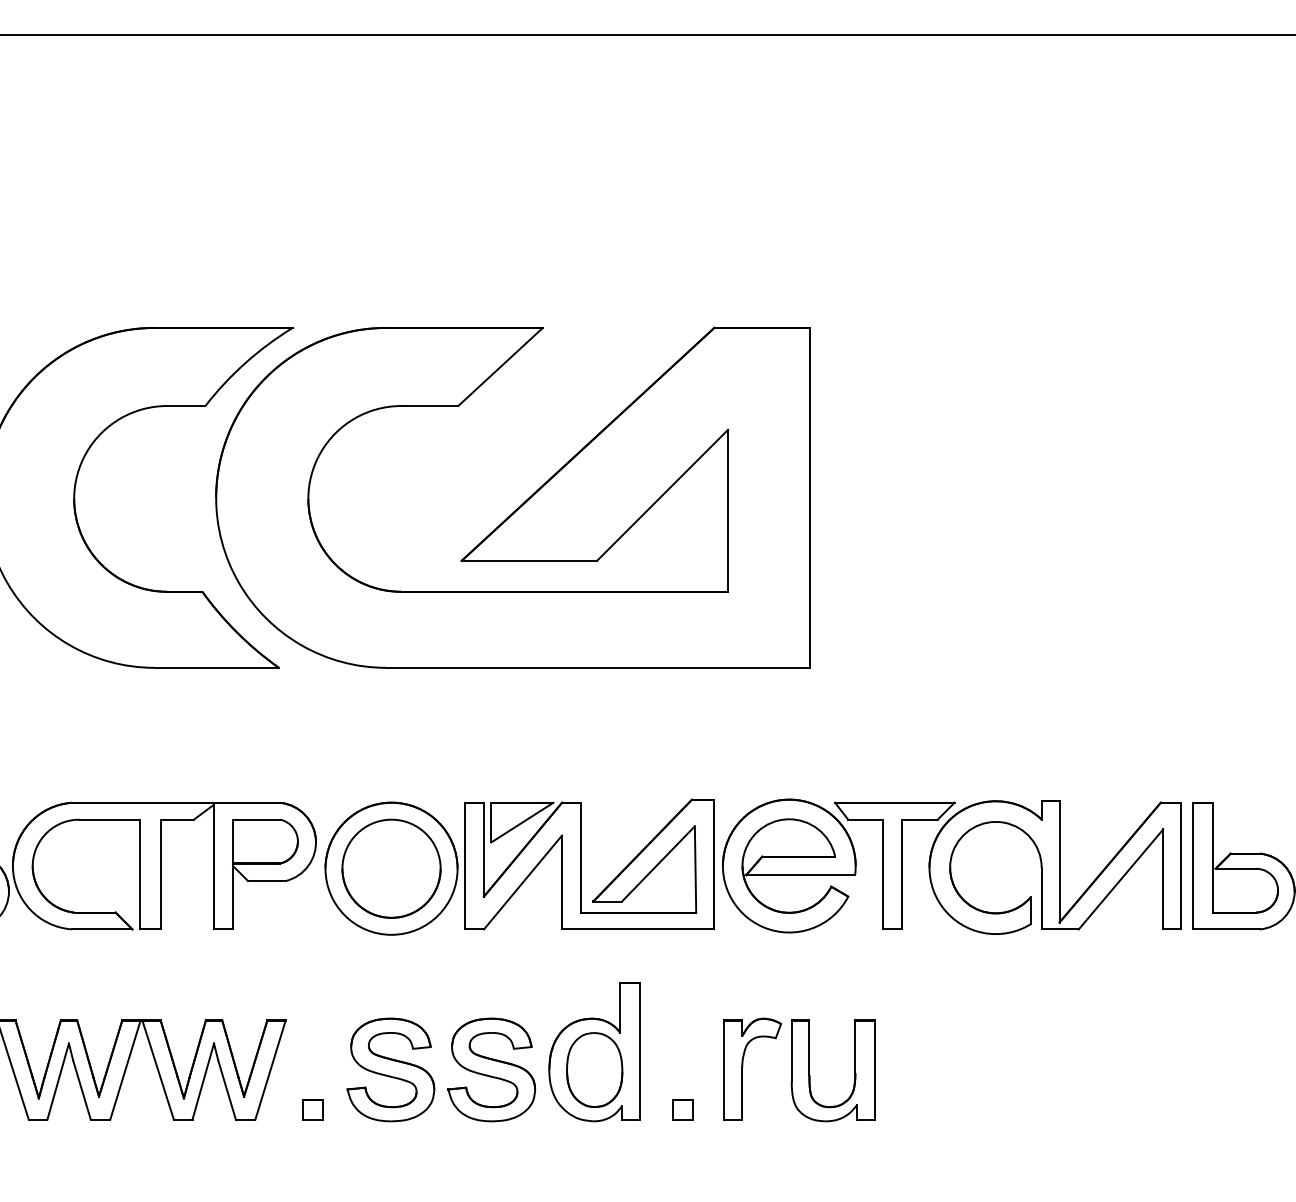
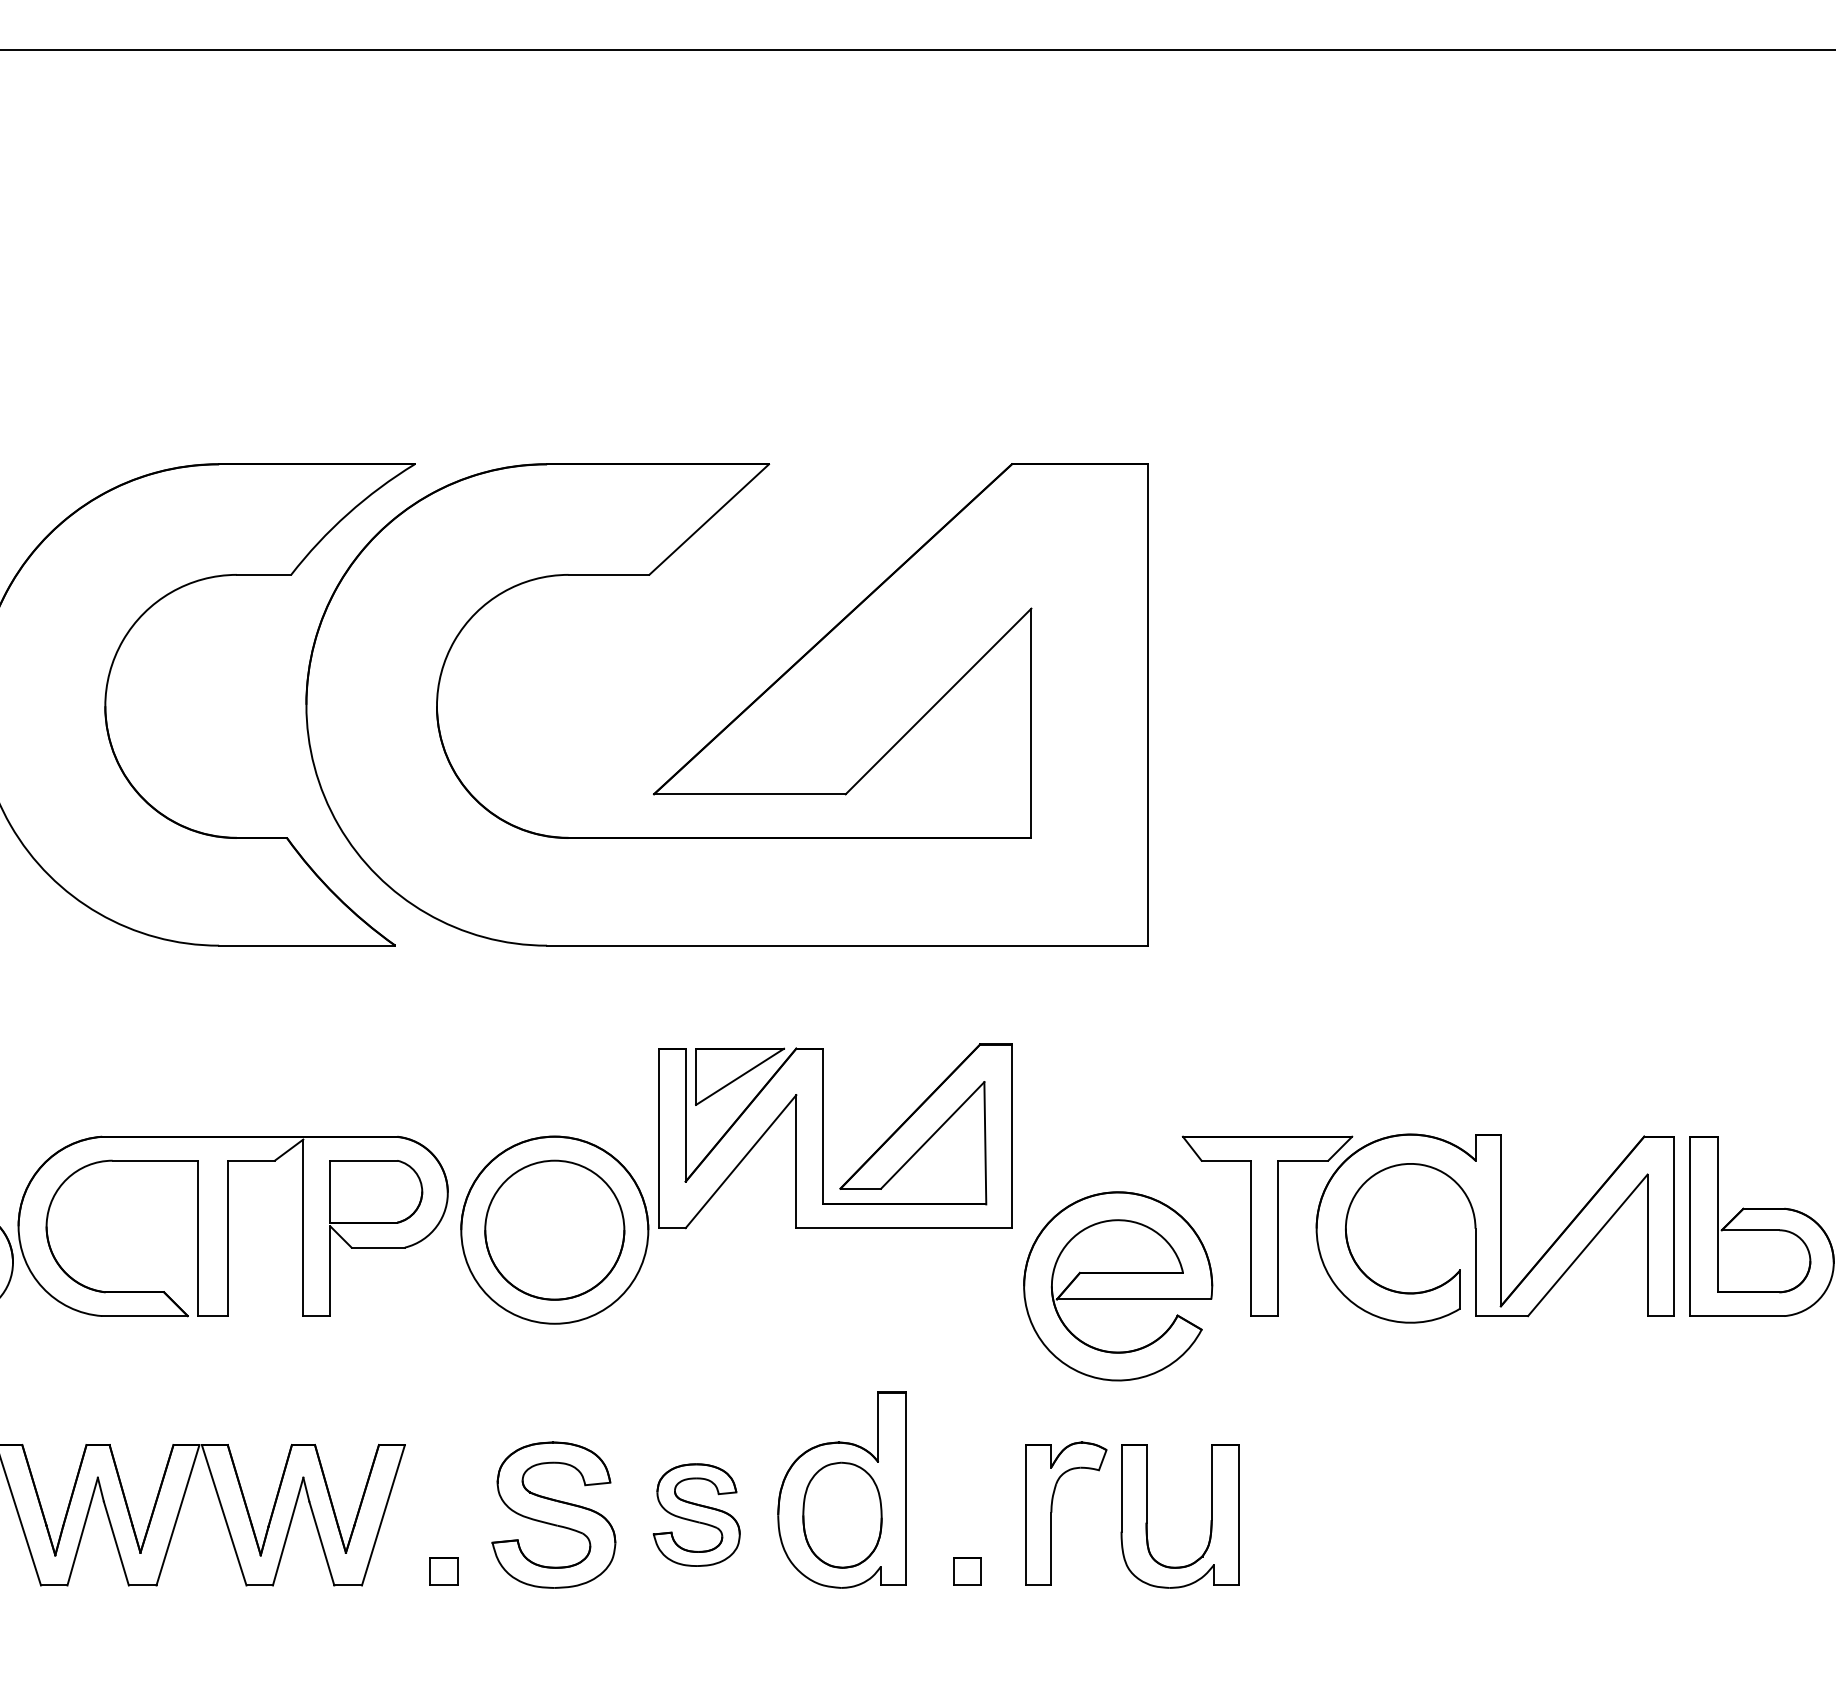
part: (581, 864) -> (823, 1136), moved
part: (789, 866) -> (1118, 1286), moved
part: (491, 1069) -> (696, 1514), size x0.7

